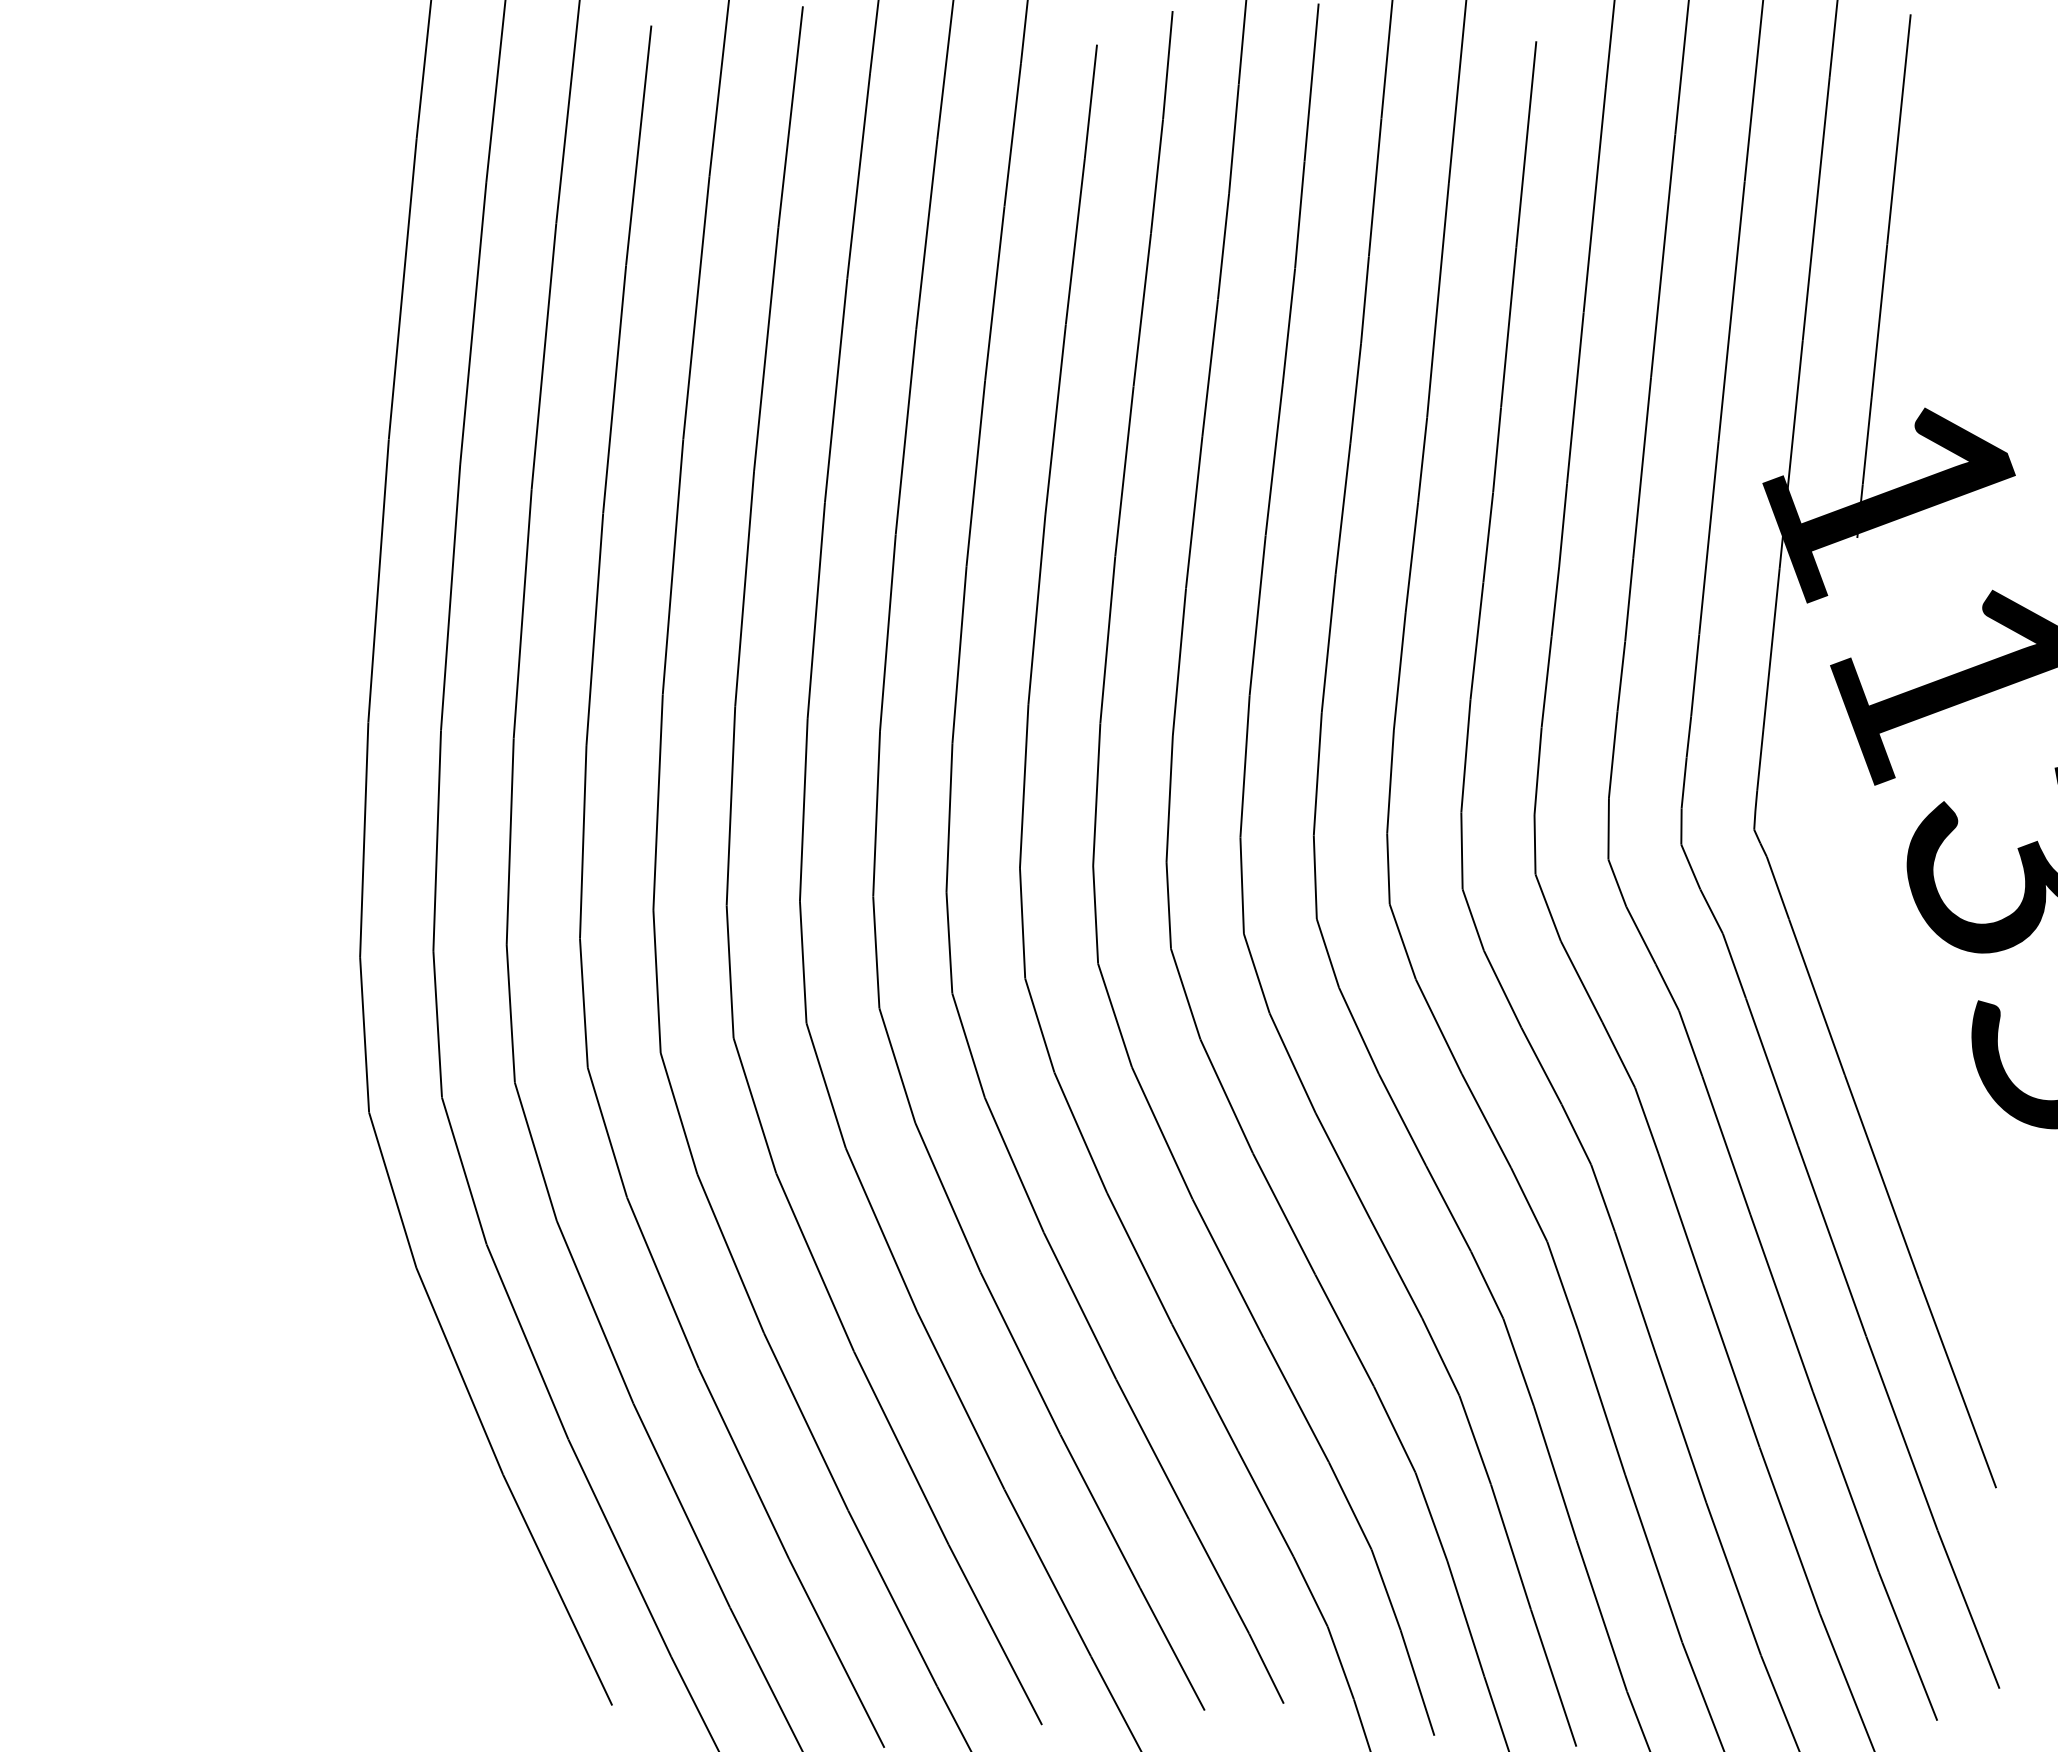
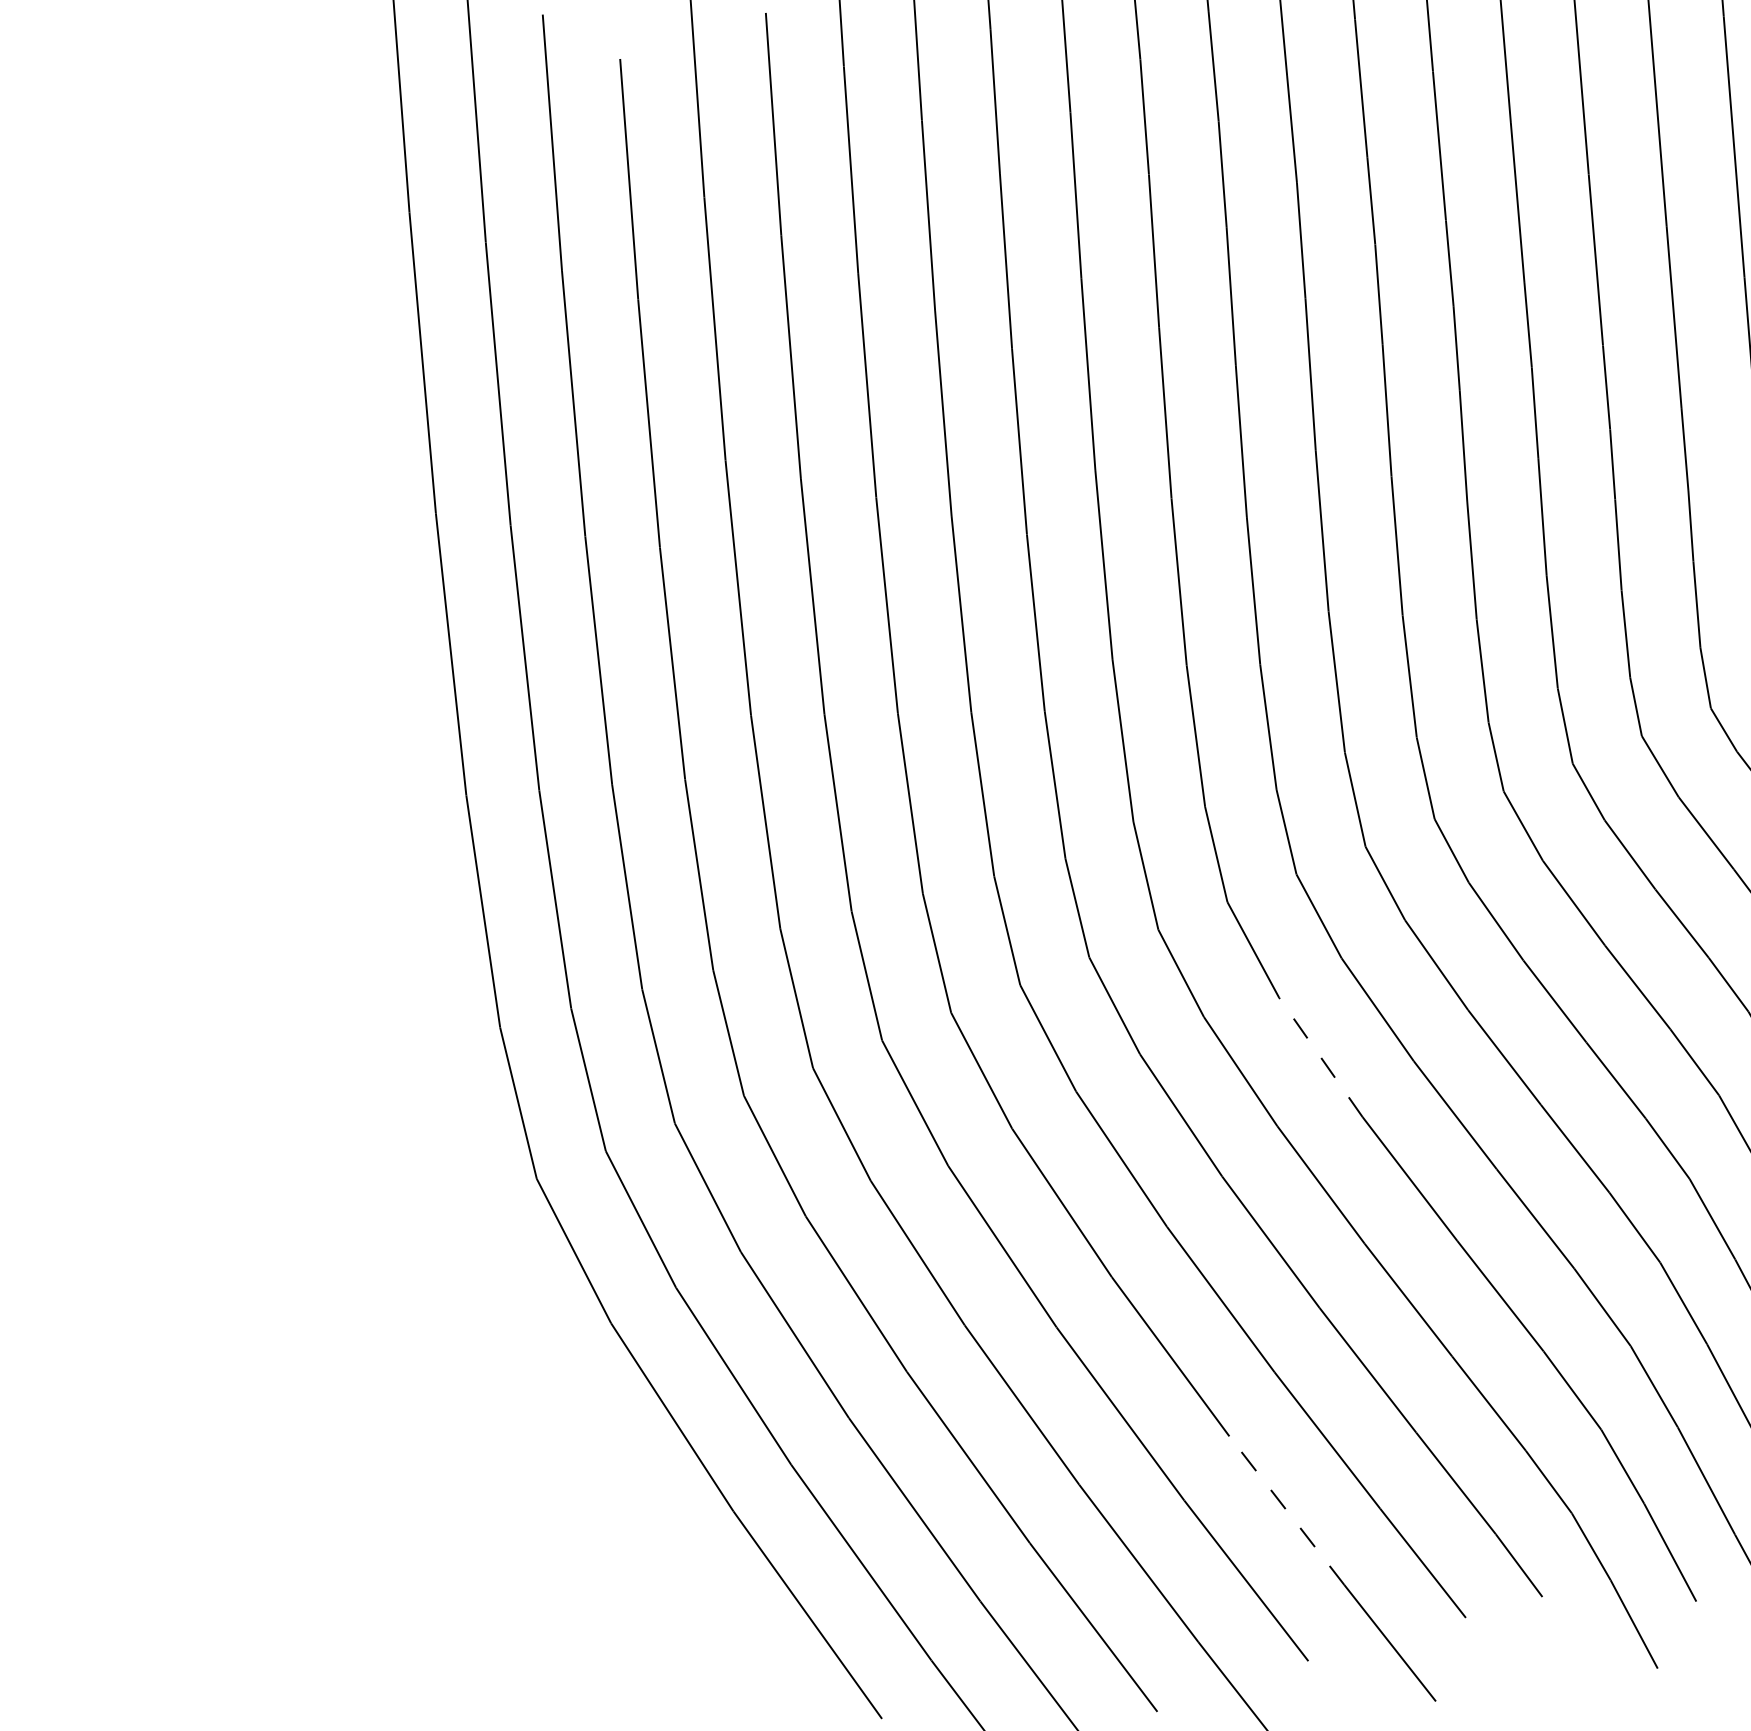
line: (1162, 1133) -> (1321, 1057), solid -> dashed
line: (1047, 1573) -> (1286, 1511), solid -> dashed

